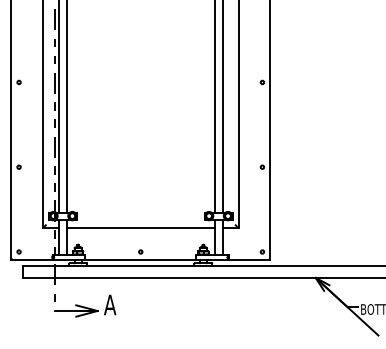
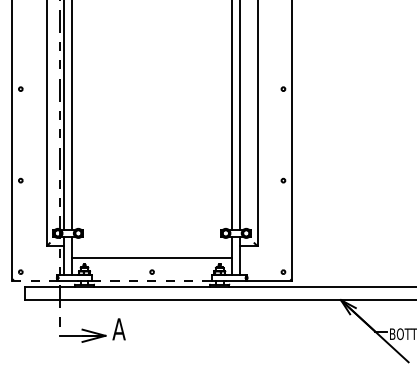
line: (140, 228) -> (151, 258), moved
line: (31, 259) -> (34, 280), solid -> dashed
line: (141, 259) -> (152, 280), solid -> dashed

